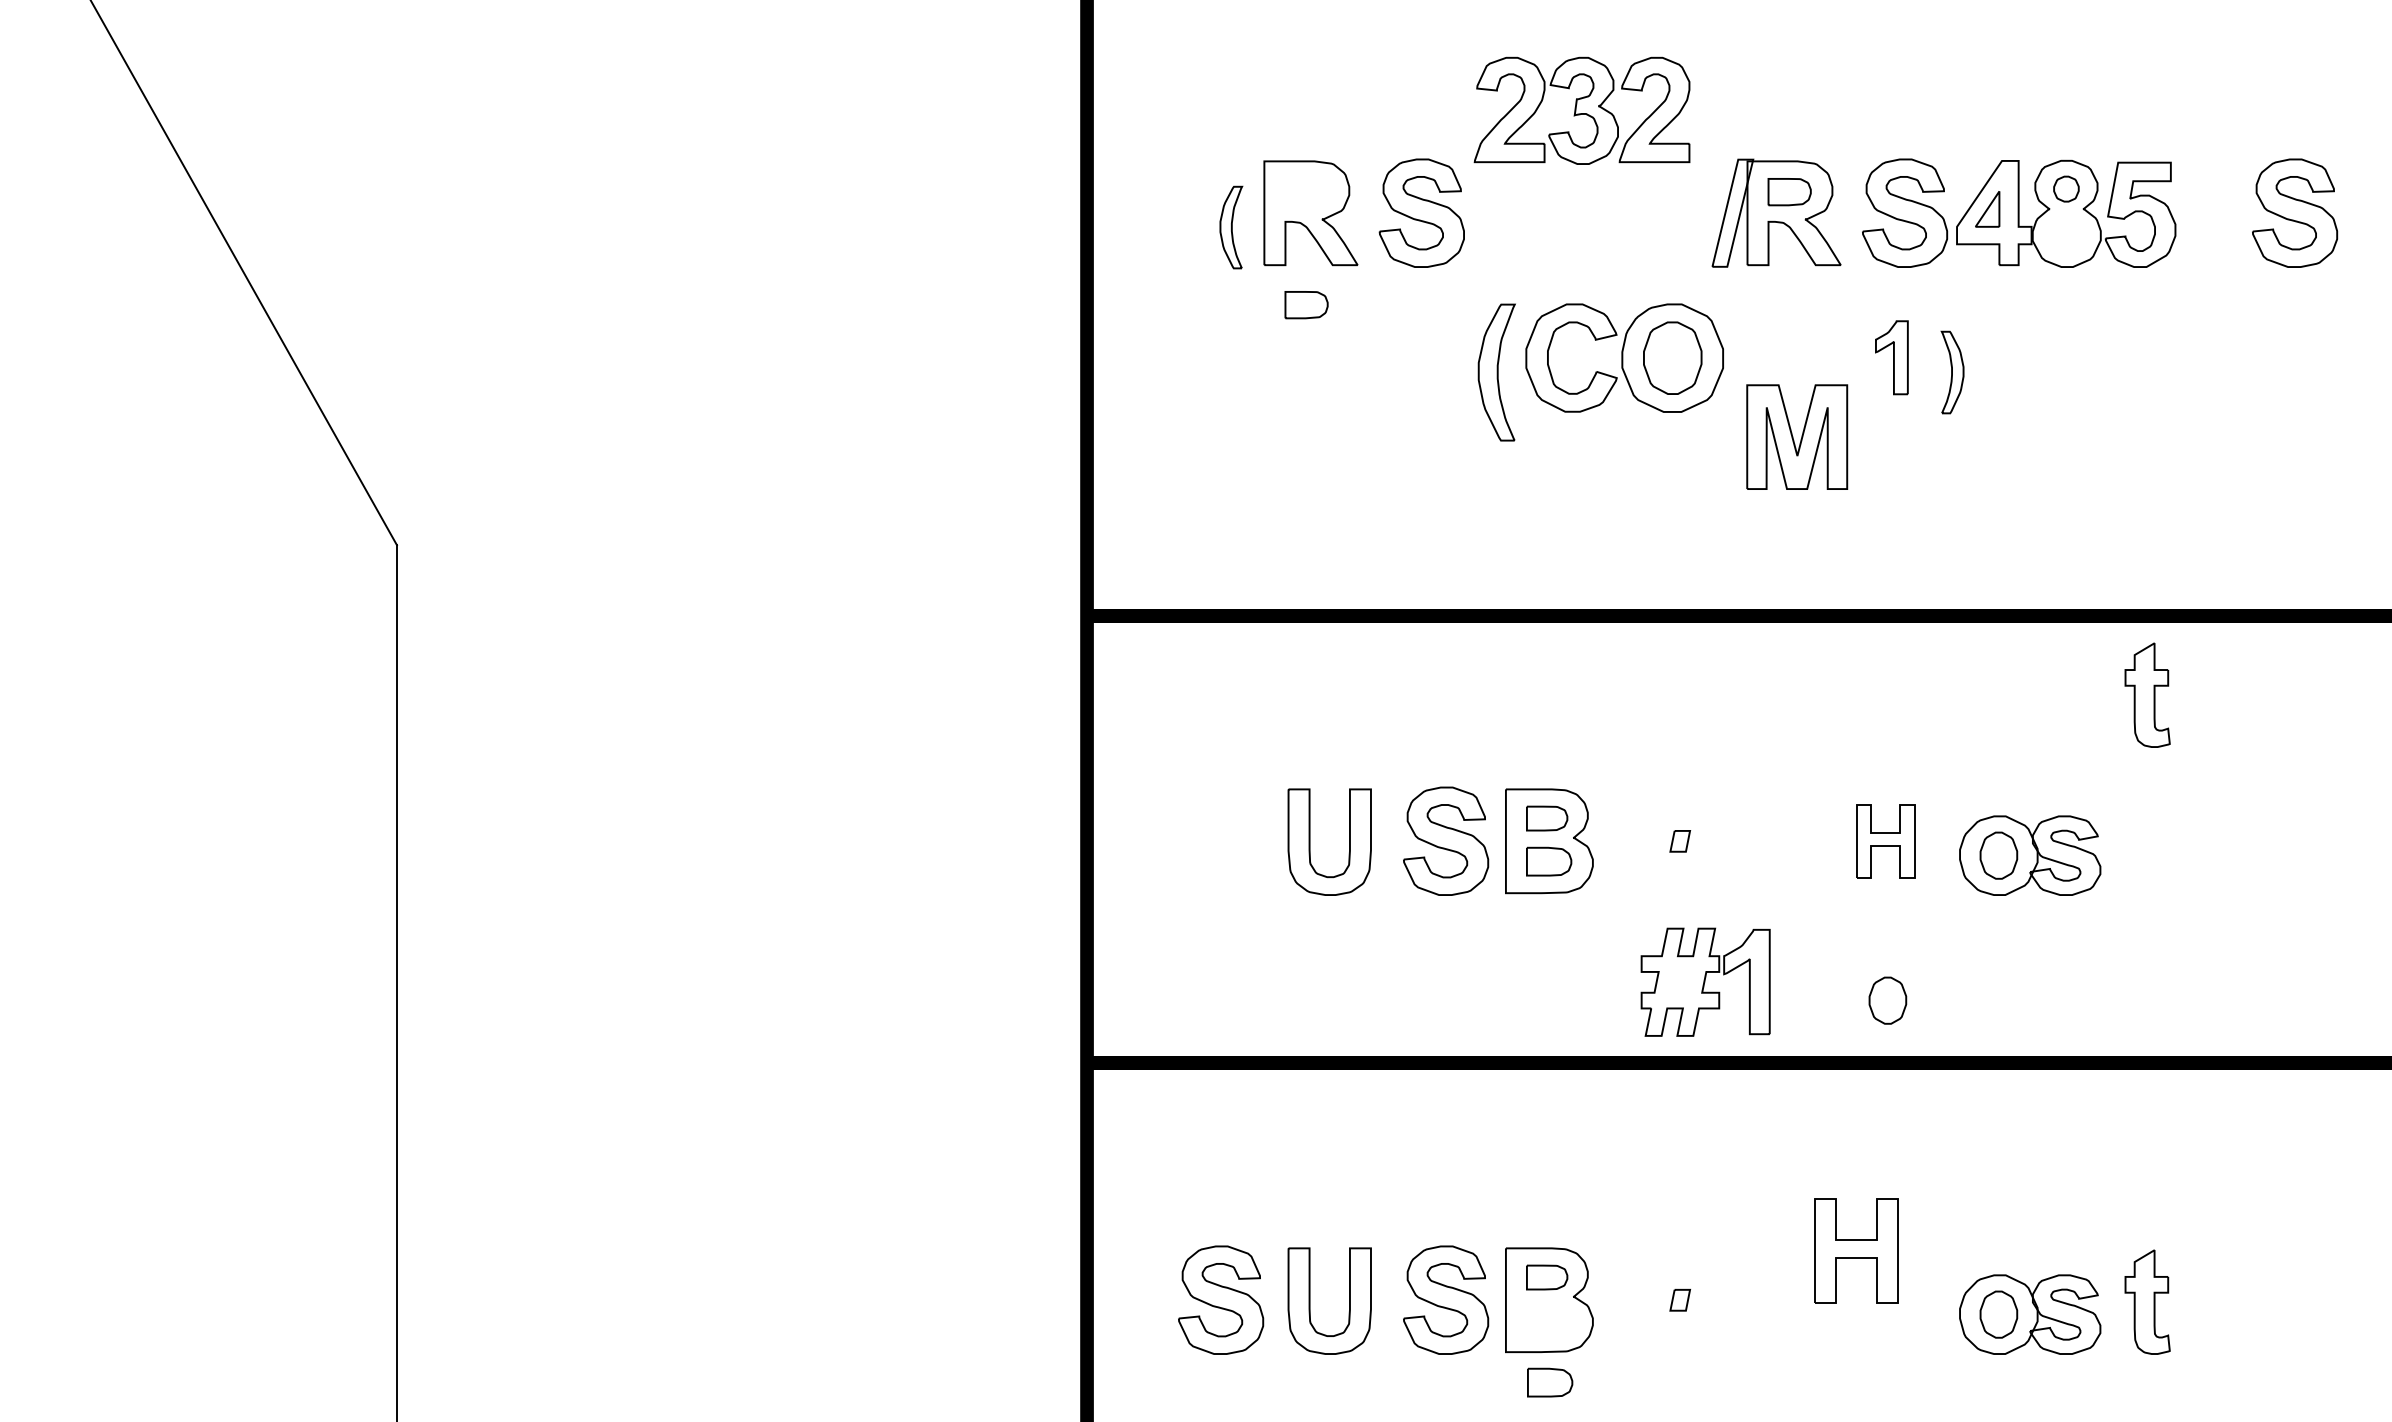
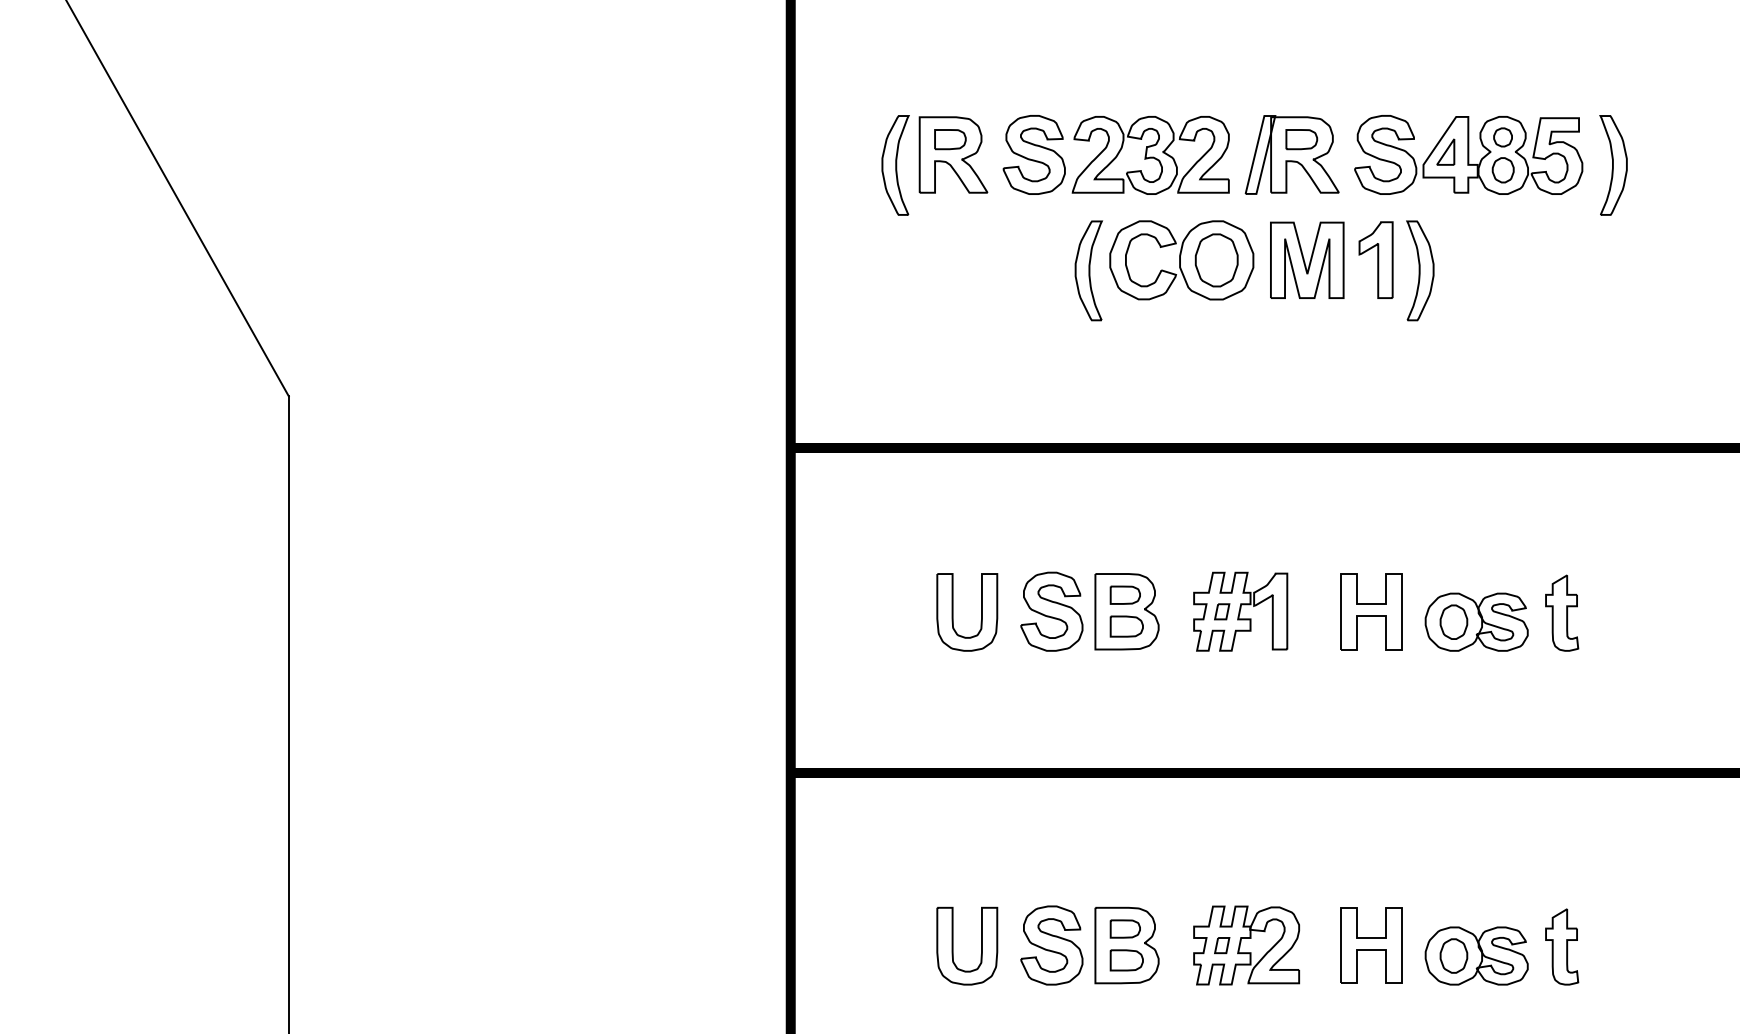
part: (1581, 110) -> (1150, 155), moved
part: (2295, 212) -> (1669, 154), removed
part: (1231, 227) -> (895, 165), size x1.67
part: (2218, 227) -> (1613, 165), added
part: (2066, 233) -> (1503, 169), added
part: (1306, 305) -> (950, 139), moved
part: (1891, 357) -> (1375, 259), size x1.43
part: (1952, 372) -> (1420, 270), size x1.67
part: (1797, 436) -> (1307, 259), moved
part: (2147, 694) -> (1562, 612), moved
part: (1885, 840) -> (1371, 611), size x1.43
part: (1705, 981) -> (1240, 611), moved
part: (1887, 1000) -> (1372, 727), removed
part: (1856, 1250) -> (1371, 945), moved
part: (1221, 1299) -> (888, 945), removed
part: (1705, 1299) -> (1240, 945), added
part: (1550, 1382) -> (1127, 960), moved

